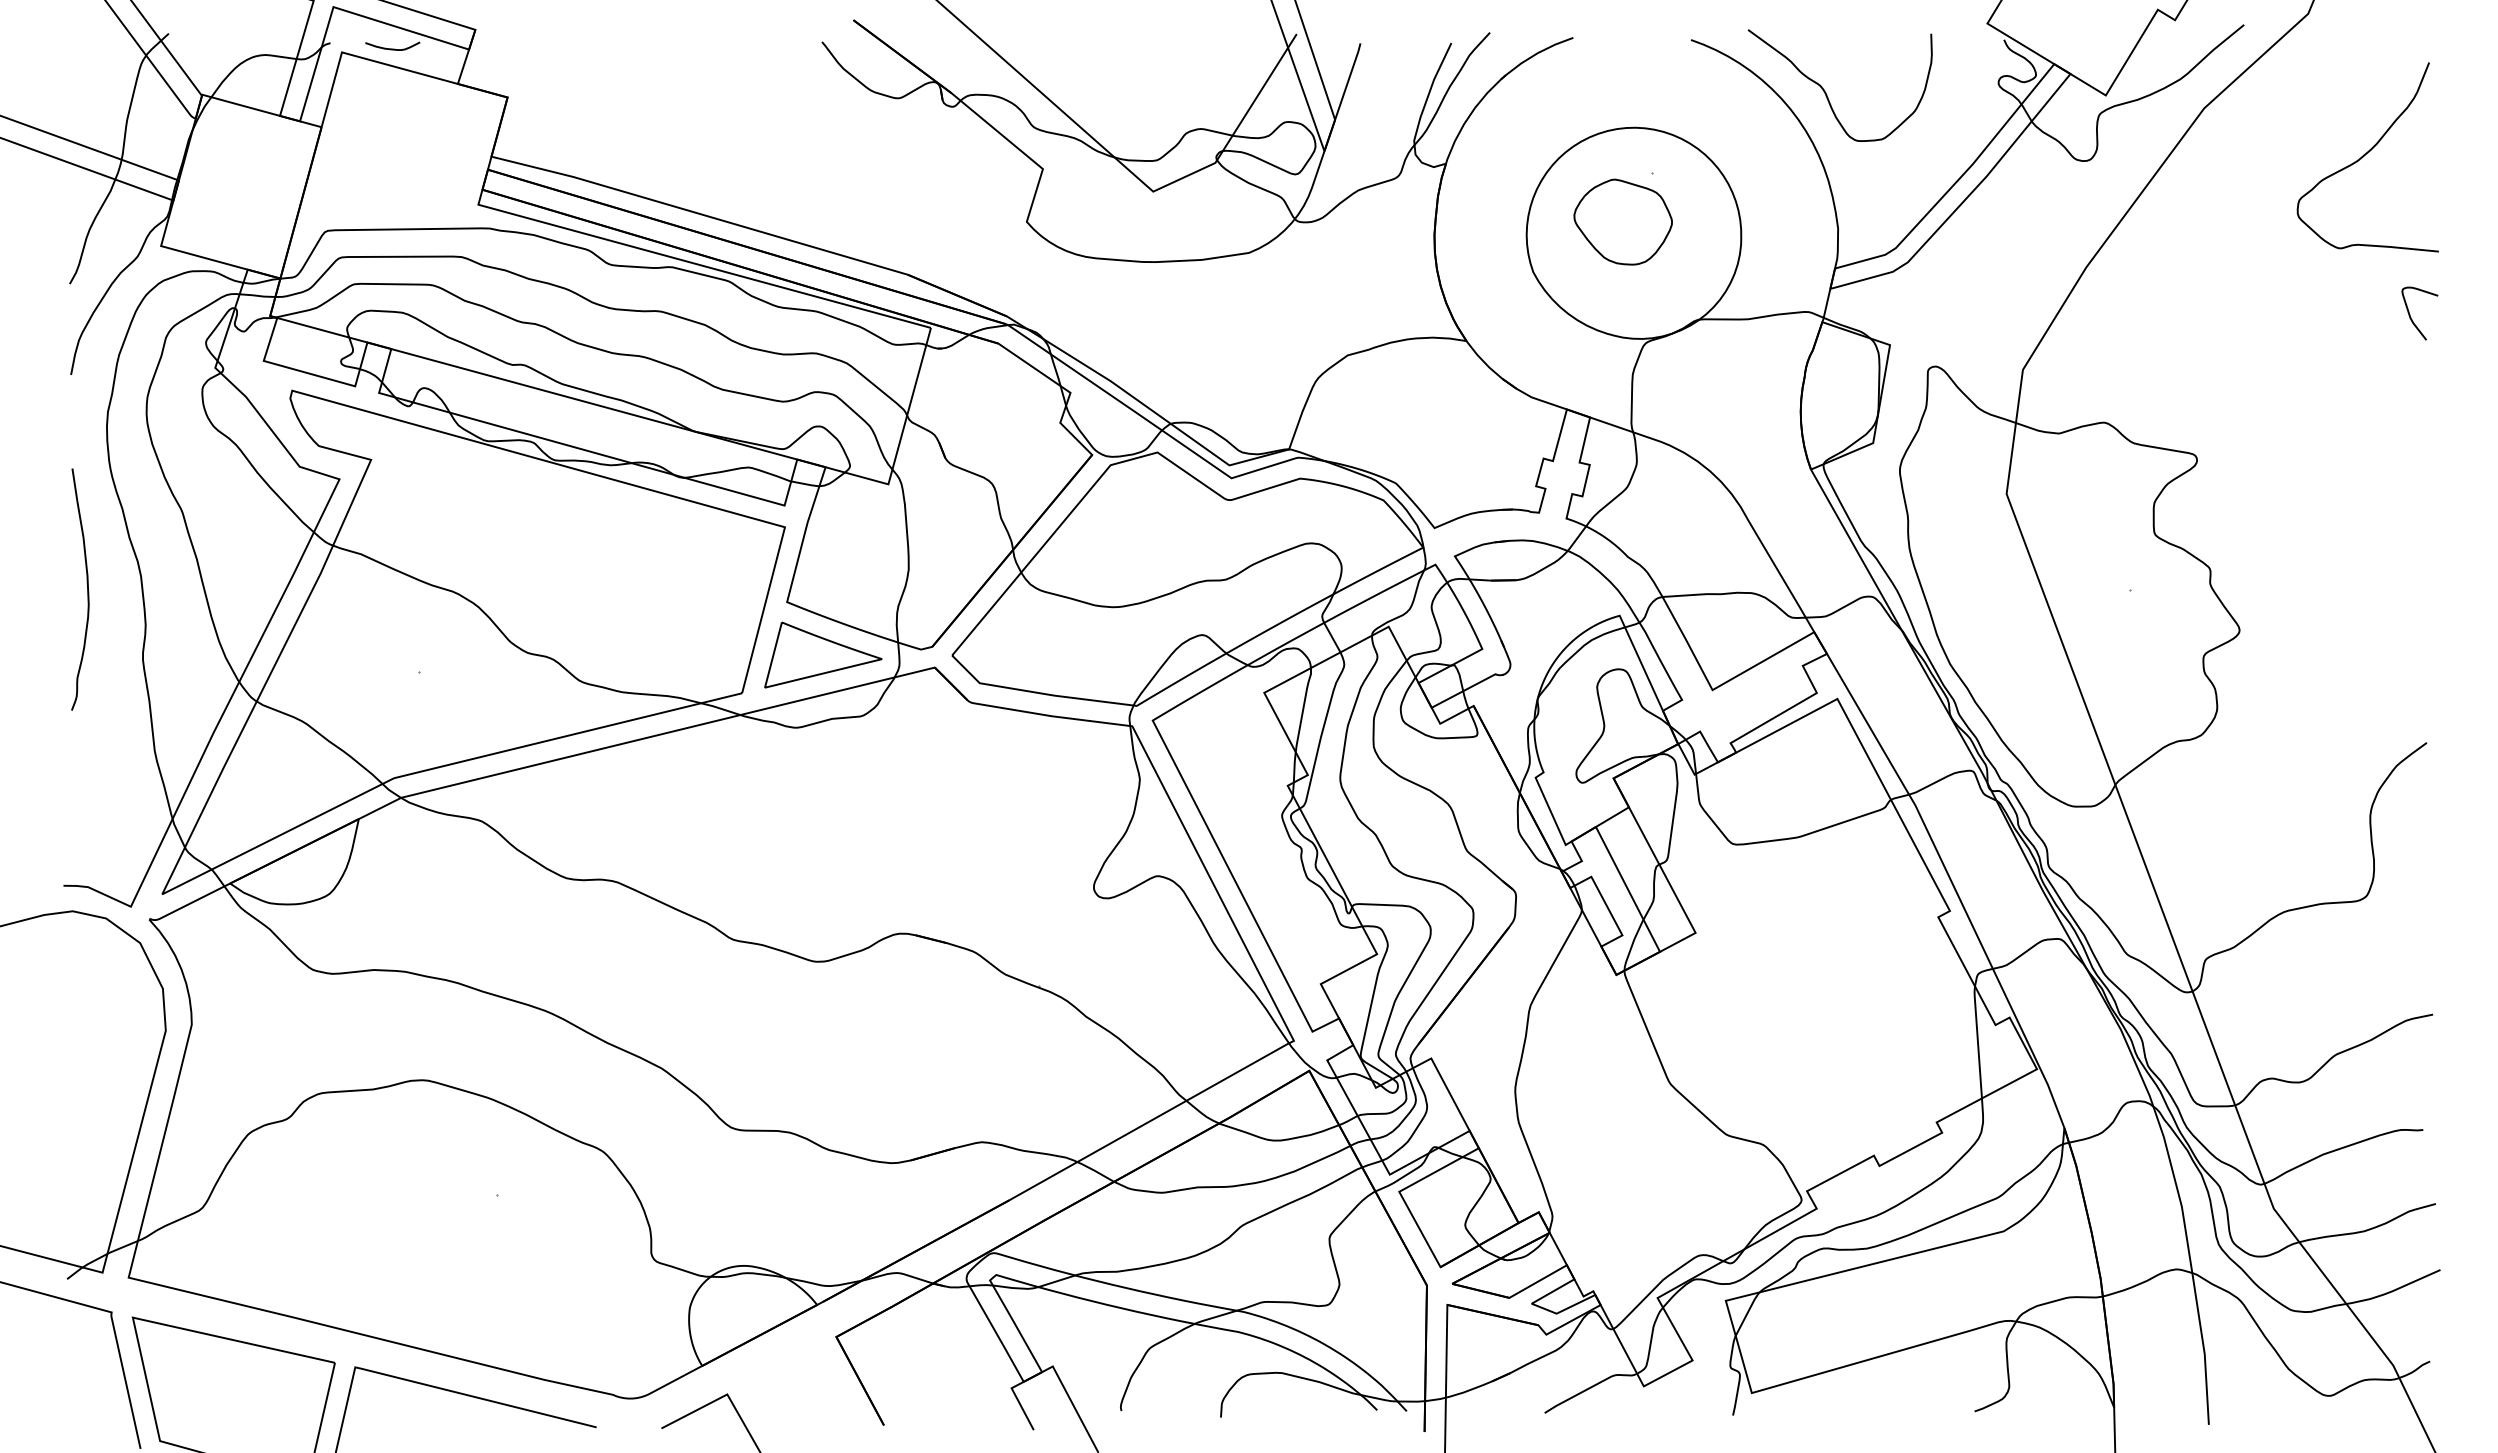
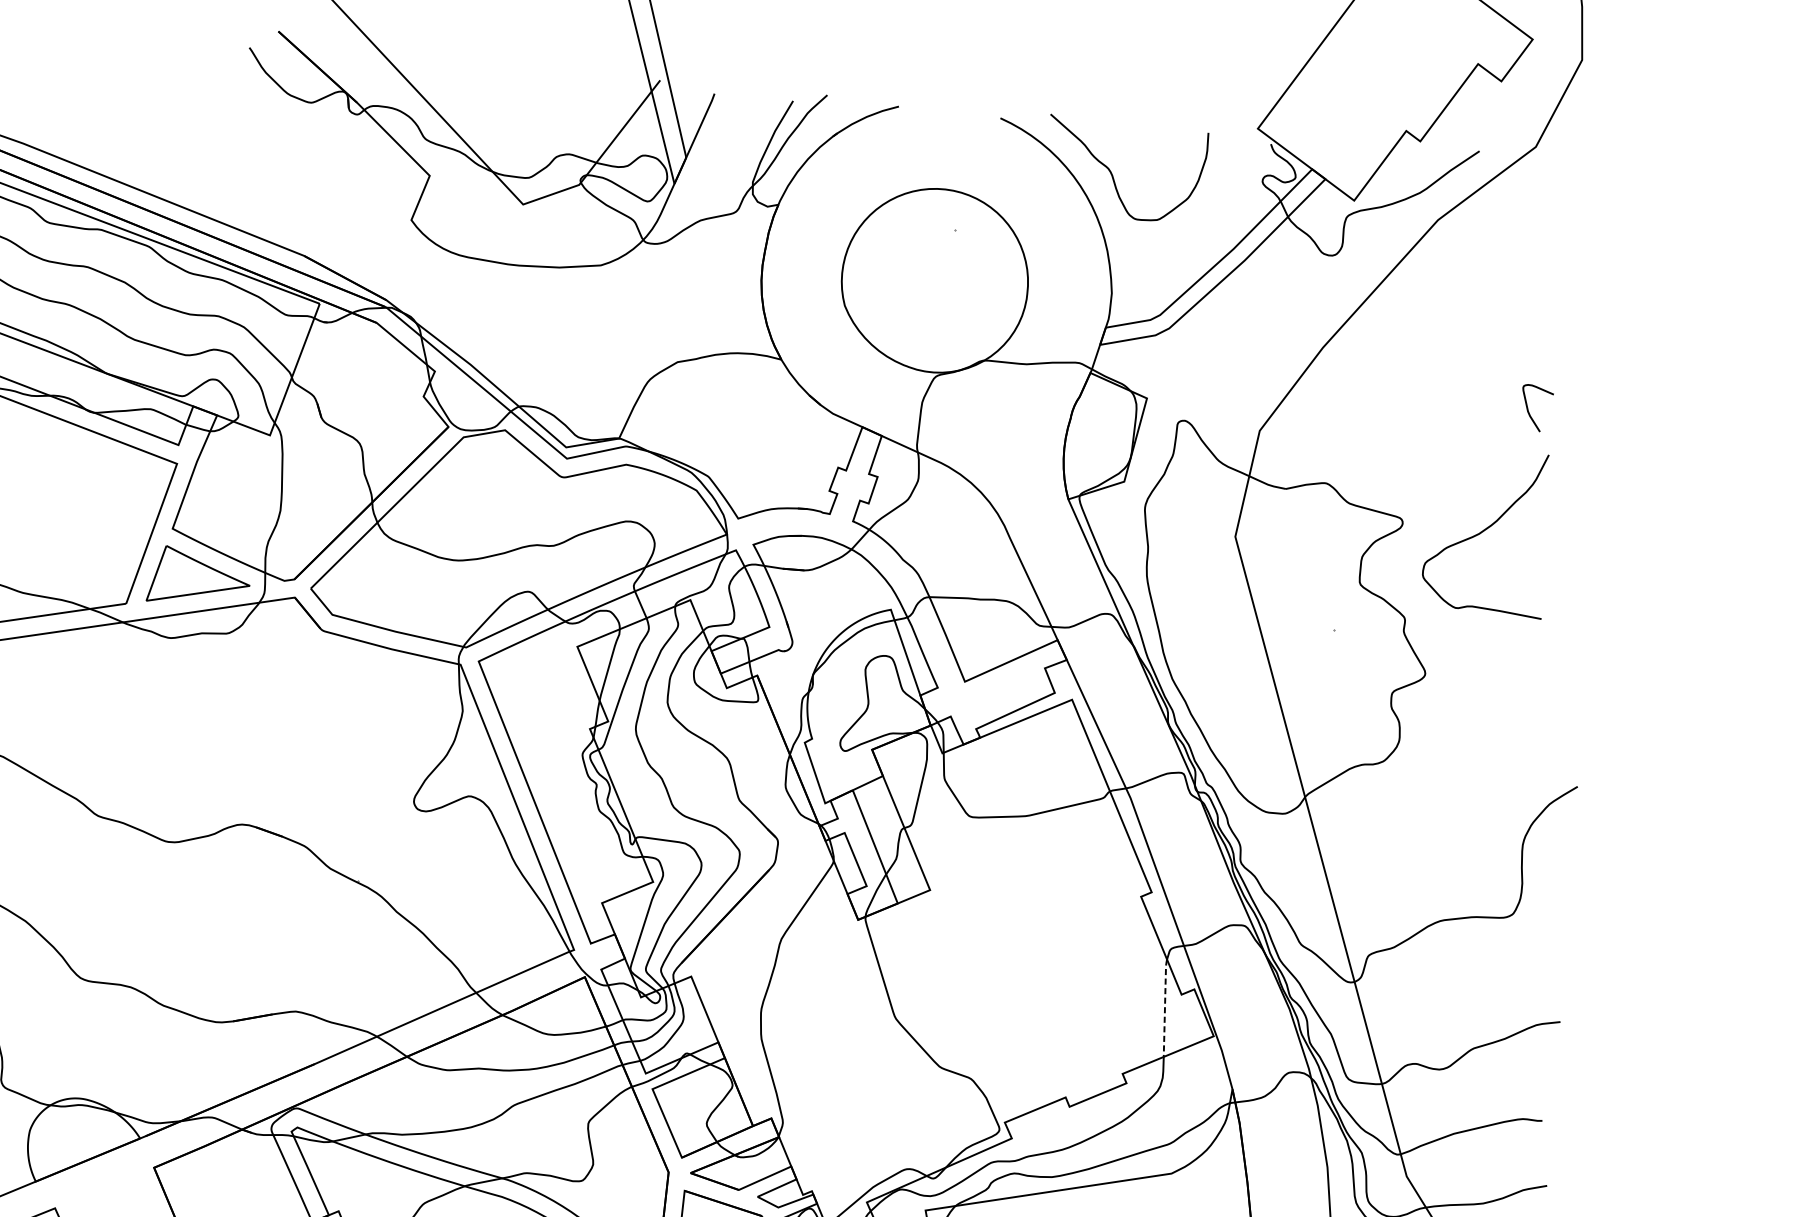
curve: (2365, 155) -> (1486, 529), moved
part: (1622, 221) -> (926, 269), removed
curve: (2411, 317) -> (1528, 411), moved
line: (1977, 1041) -> (1164, 1007), solid -> dashed

